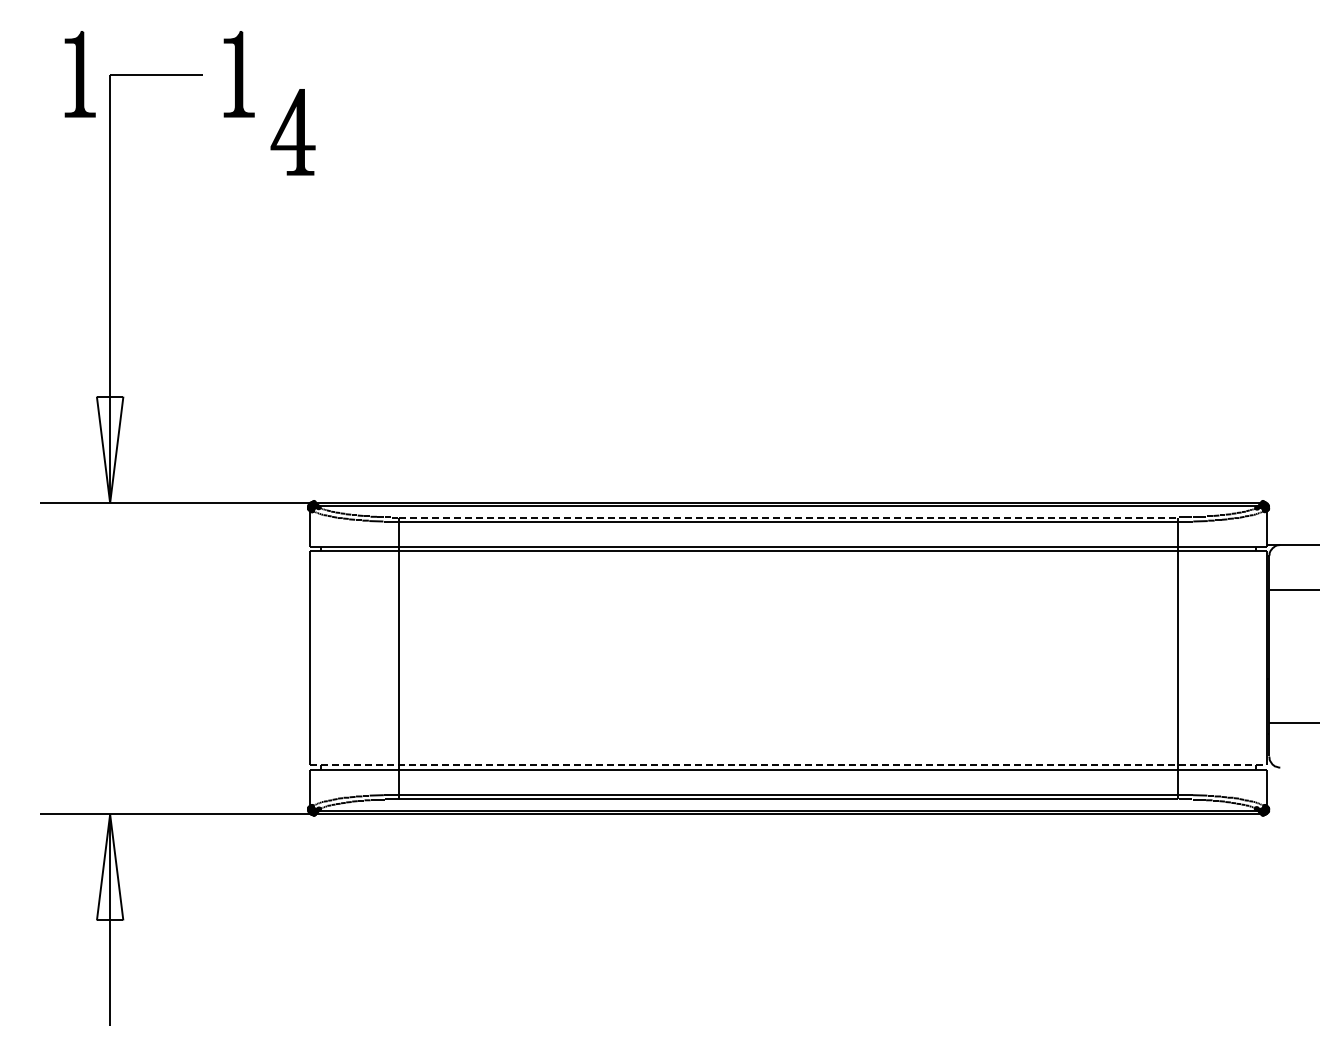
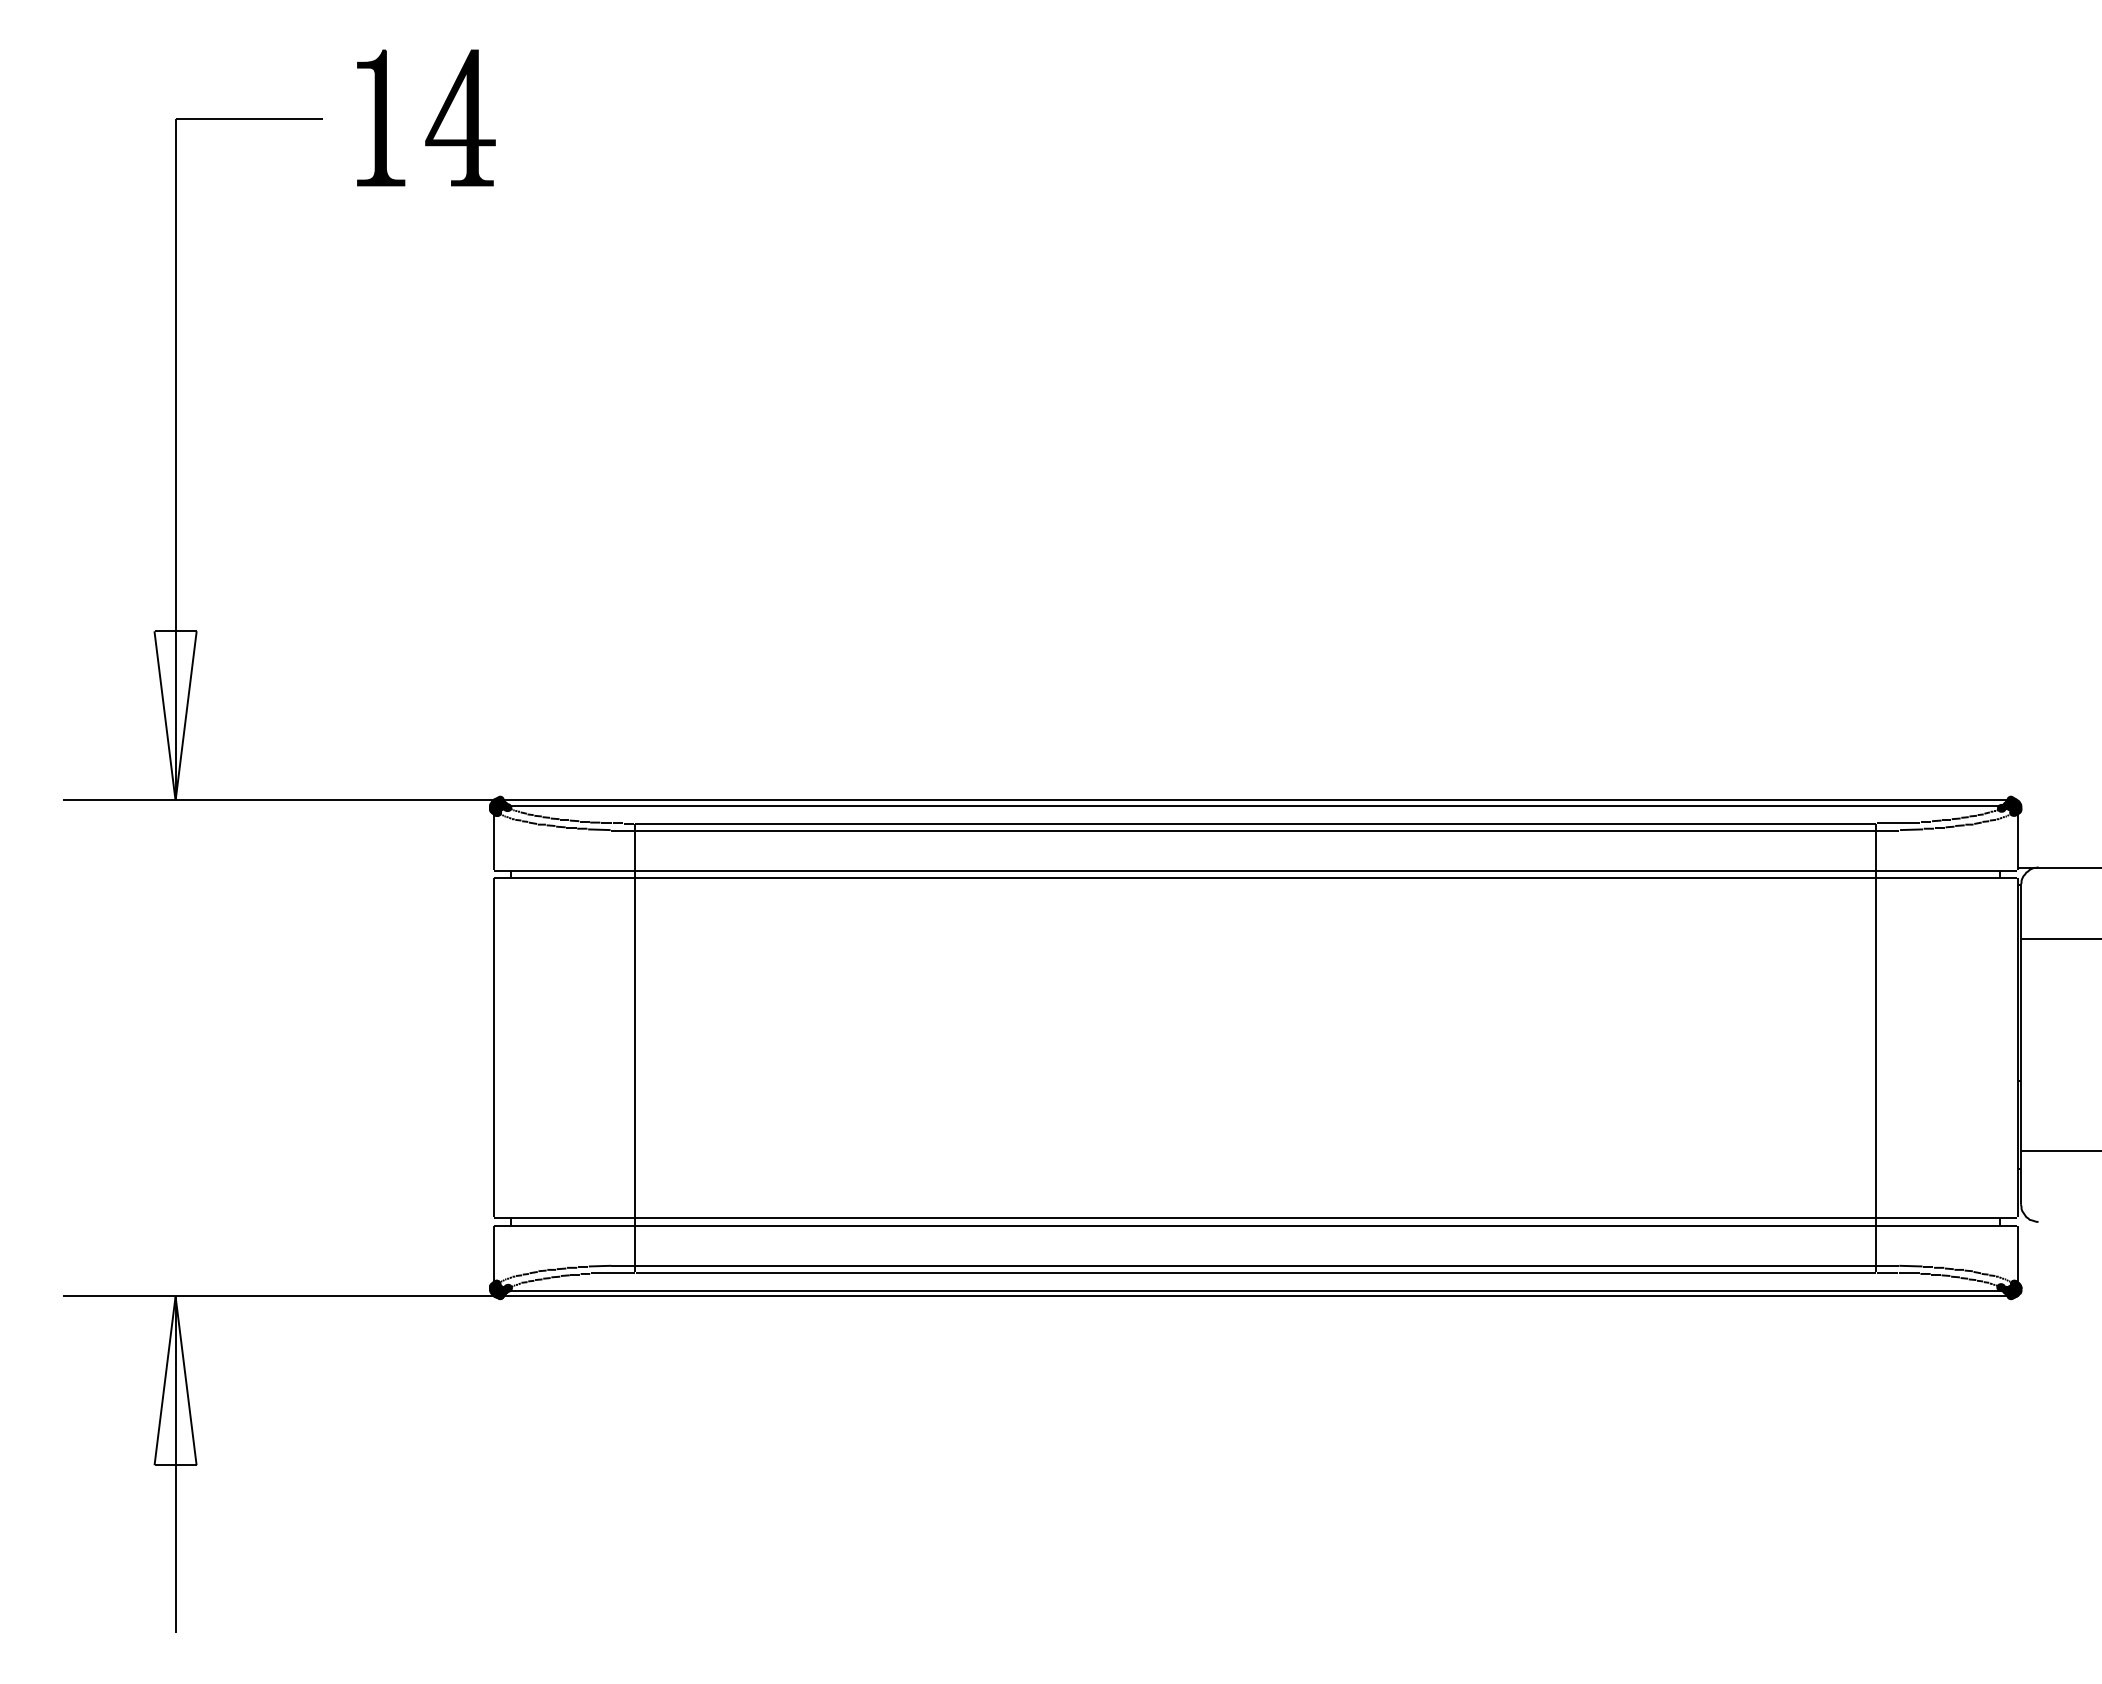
part: (79, 74) -> (126, 118), removed
part: (292, 132) -> (459, 118), moved
line: (788, 517) -> (1255, 823), dashed -> solid
line: (788, 765) -> (1255, 1218), dashed -> solid

